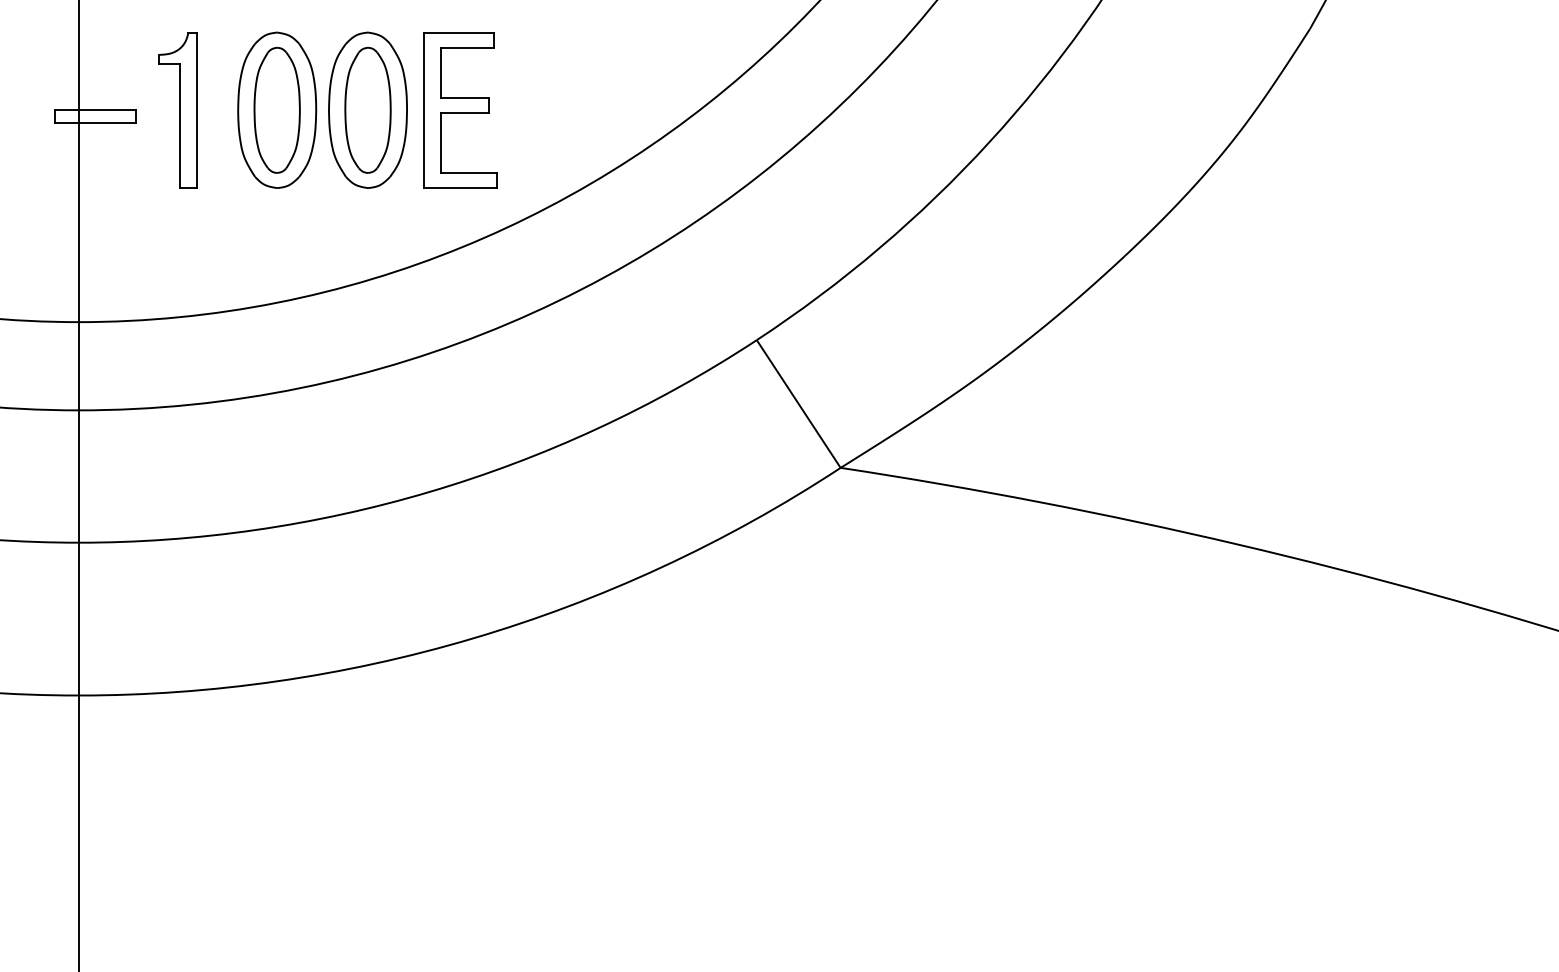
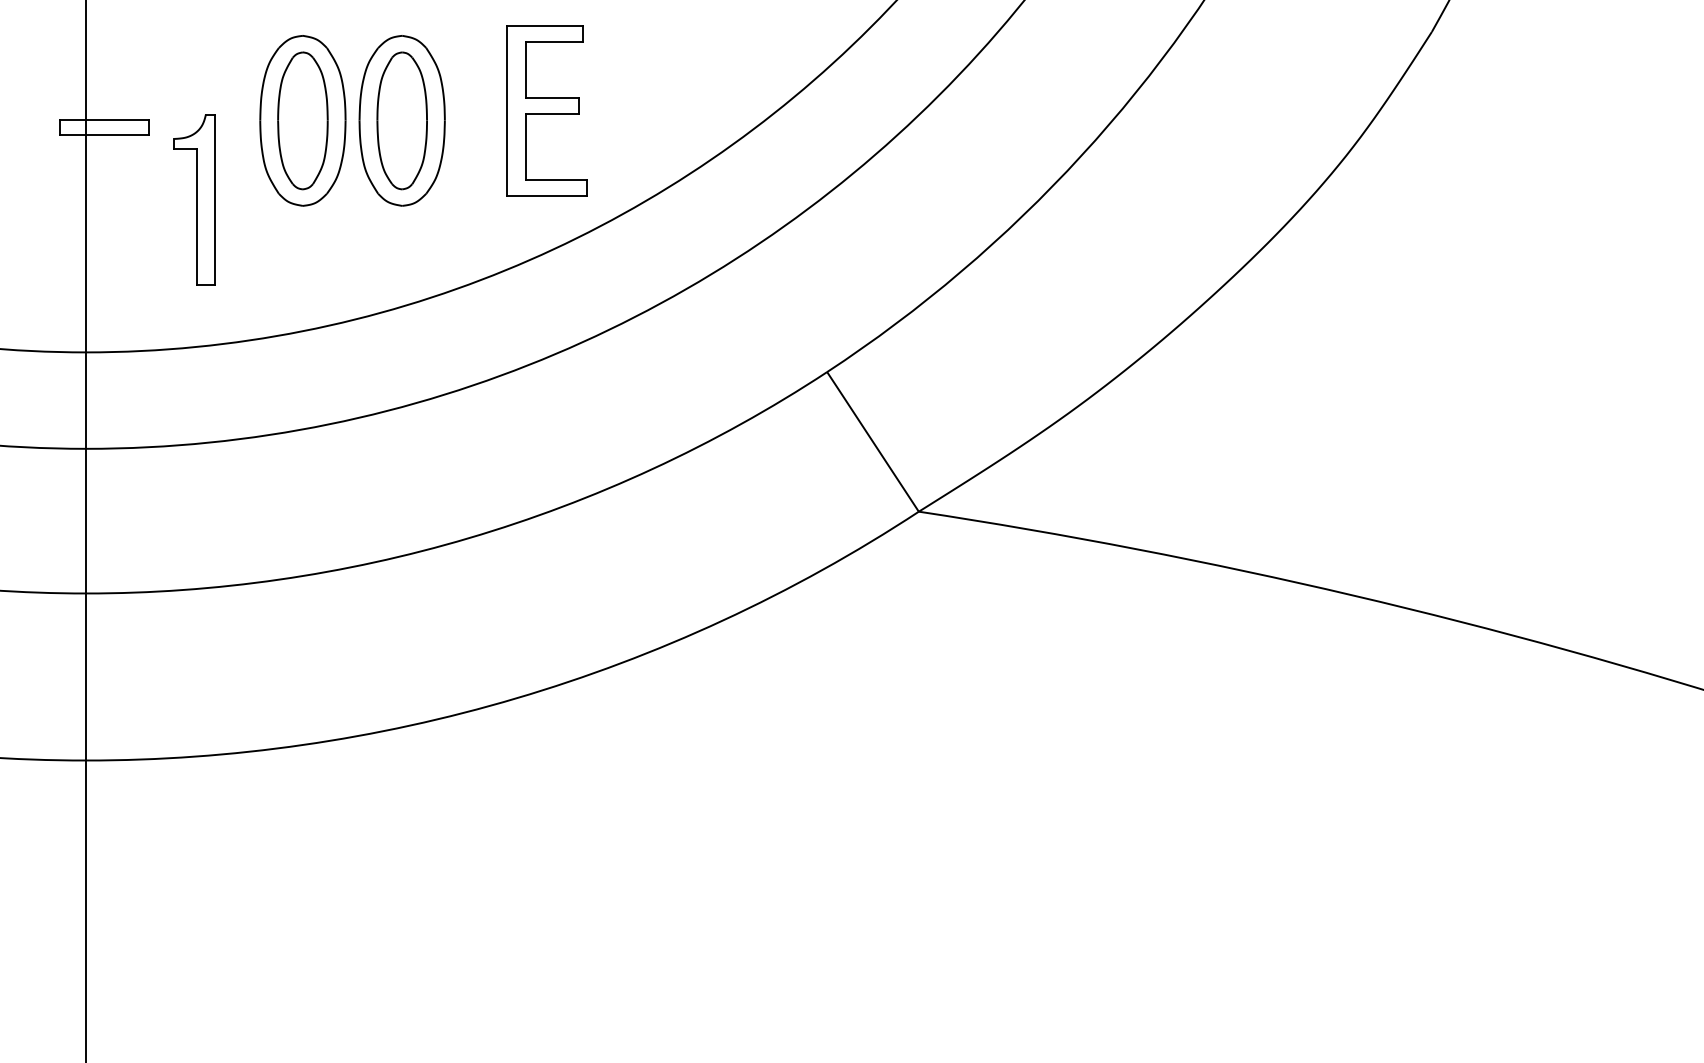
part: (177, 110) -> (193, 199), moved
part: (460, 110) -> (547, 111), moved

